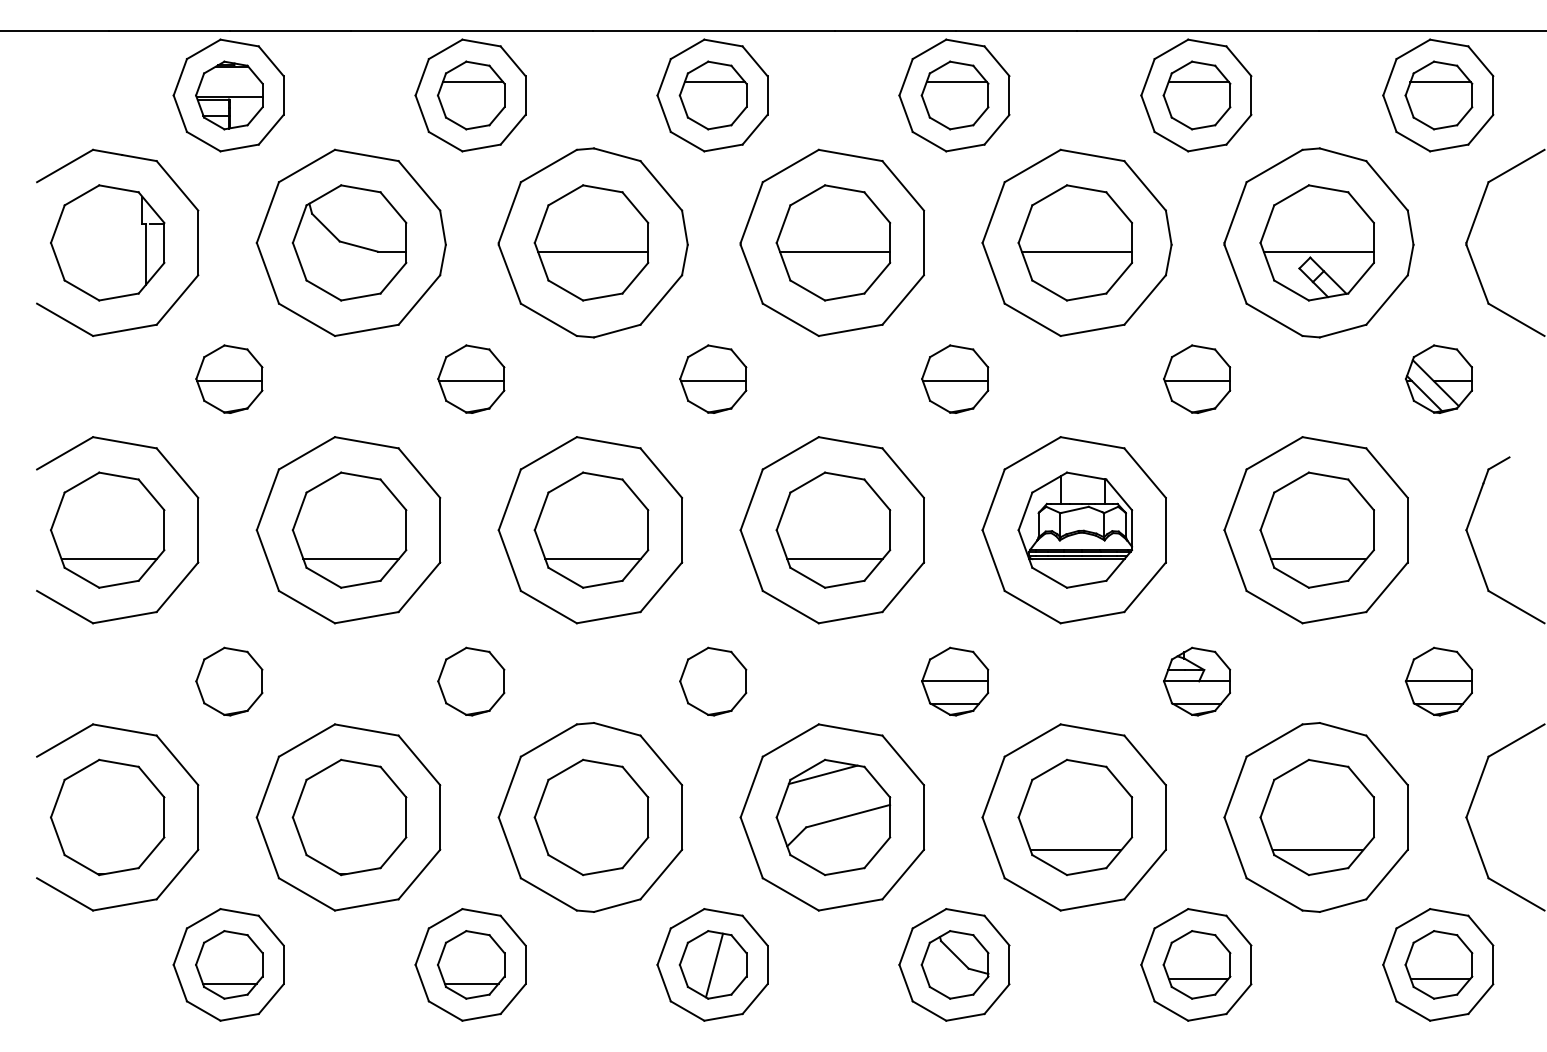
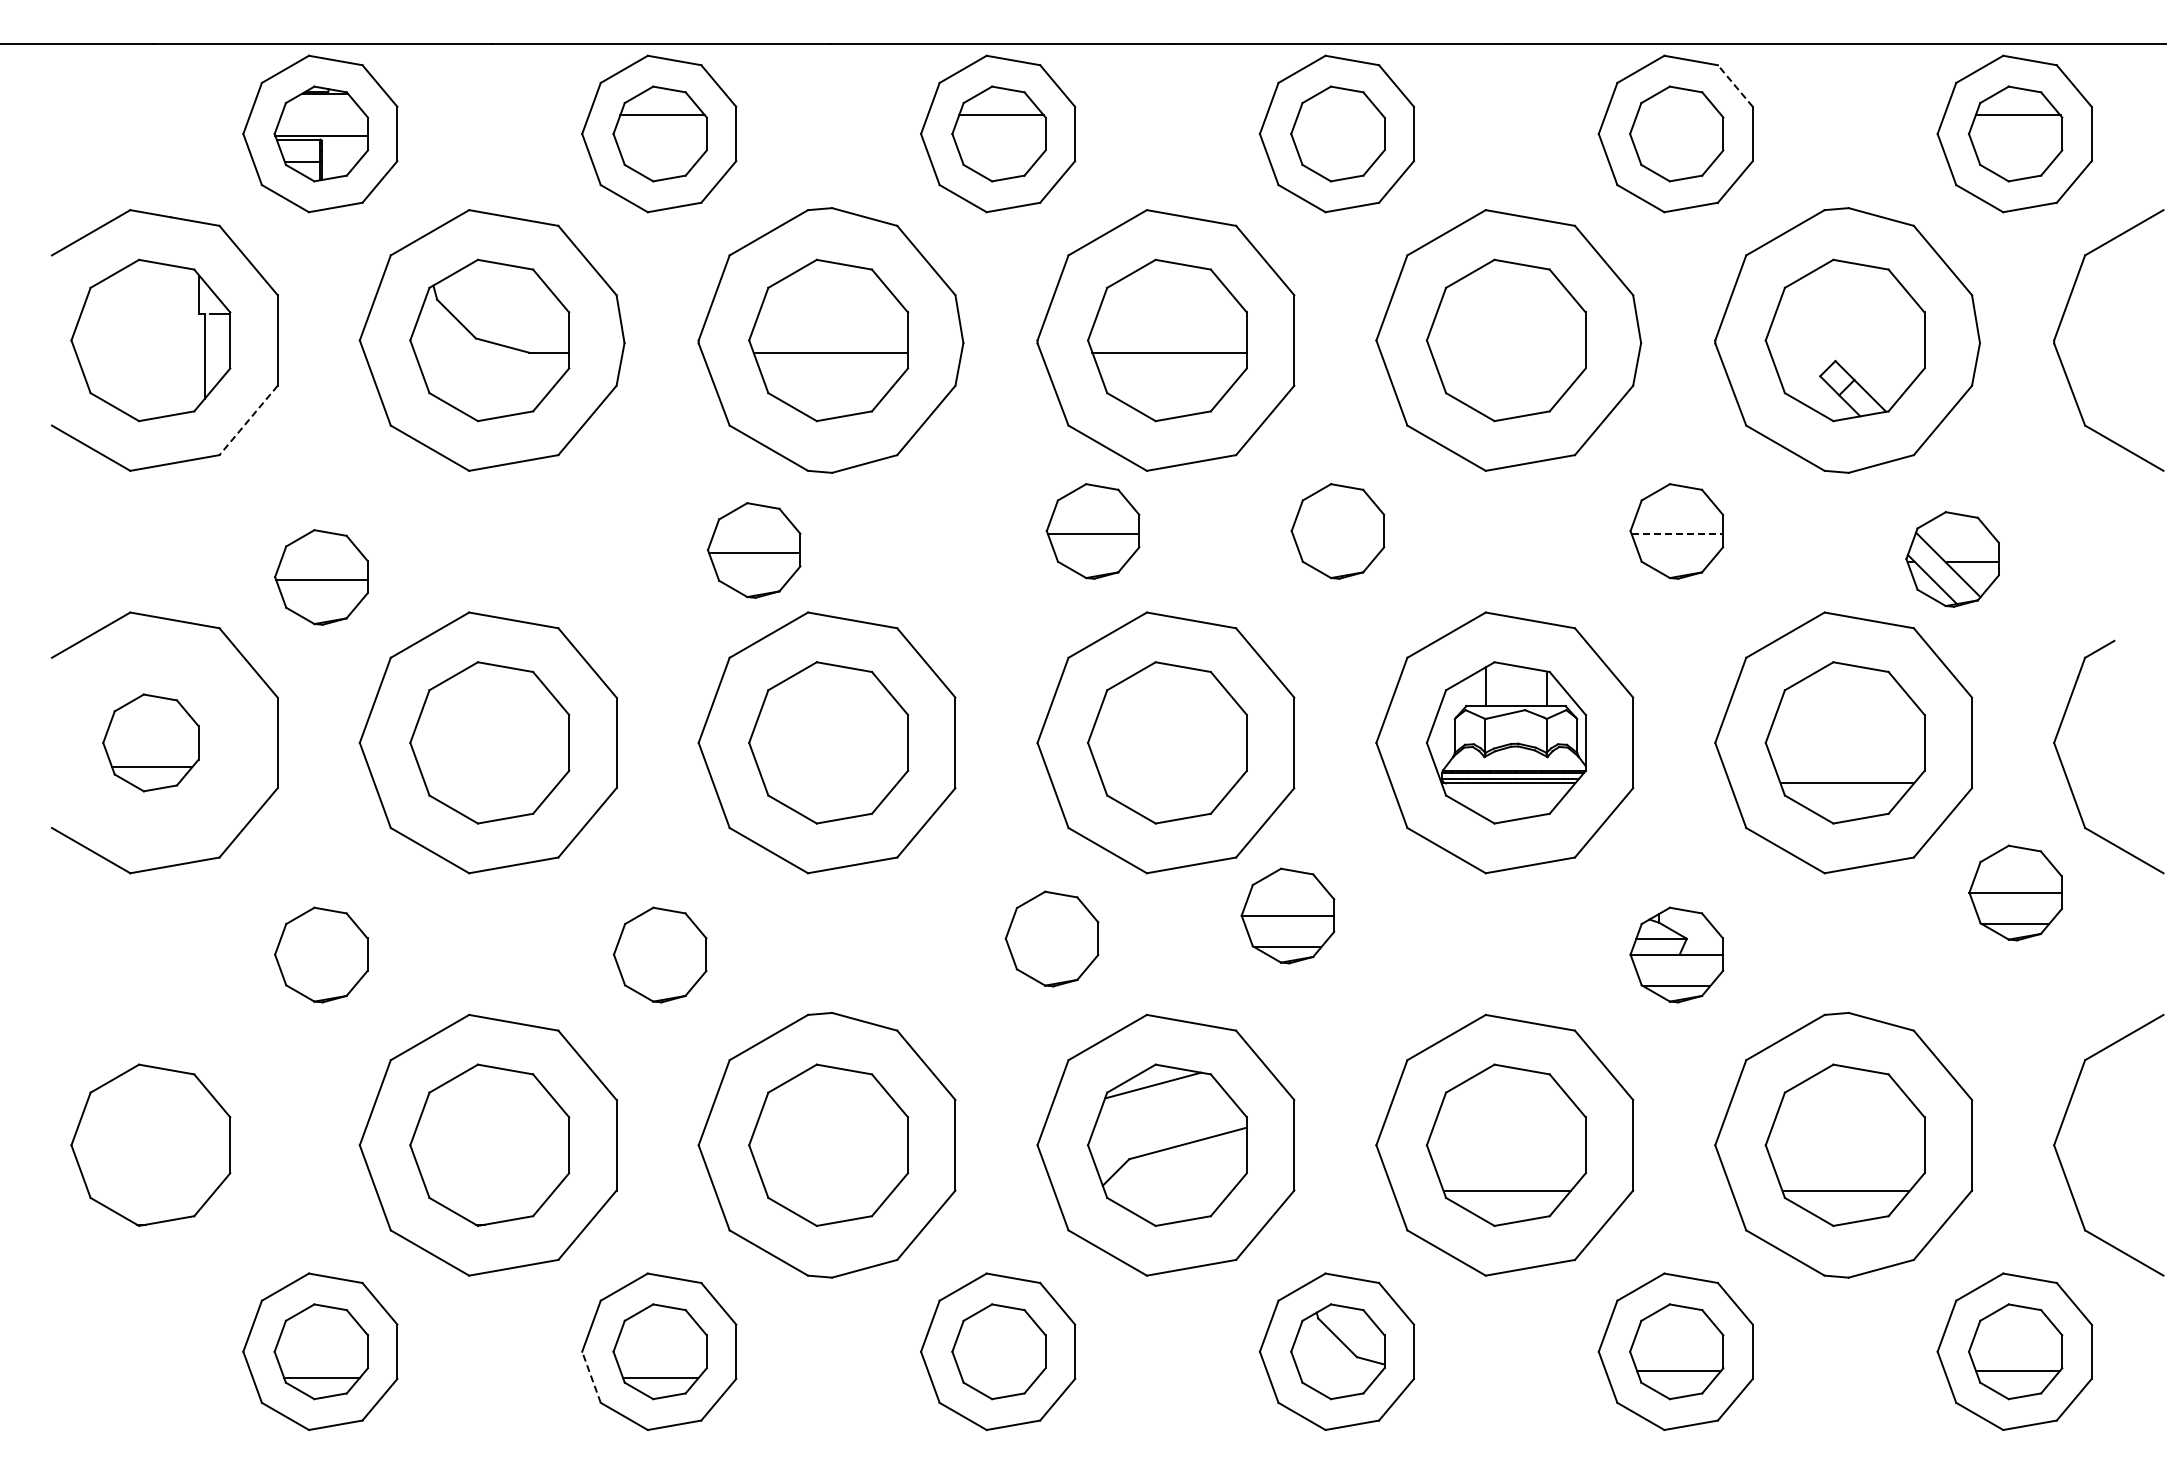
line: (1238, 60) -> (1735, 85), solid -> dashed
line: (956, 82) -> (1340, 115), removed
line: (1198, 82) -> (1678, 115), removed
line: (1076, 251) -> (1508, 352), removed
line: (1318, 251) -> (1847, 352), removed
line: (177, 300) -> (248, 420), solid -> dashed
part: (229, 379) -> (321, 577), moved
part: (471, 379) -> (754, 550), moved
part: (712, 379) -> (1092, 531), moved
part: (1438, 379) -> (1952, 559), moved
line: (955, 381) -> (1338, 534), removed
line: (1197, 381) -> (1677, 534), solid -> dashed
part: (107, 529) -> (150, 742), size x0.6
line: (350, 559) -> (491, 783), removed
line: (592, 559) -> (830, 783), removed
line: (834, 559) -> (1169, 783), removed
part: (712, 681) -> (1051, 938), moved
part: (954, 681) -> (1287, 915), moved
part: (1438, 681) -> (2015, 892), moved
part: (198, 816) -> (277, 1144), removed
line: (714, 965) -> (1000, 1352), removed
line: (422, 982) -> (591, 1376), solid -> dashed

